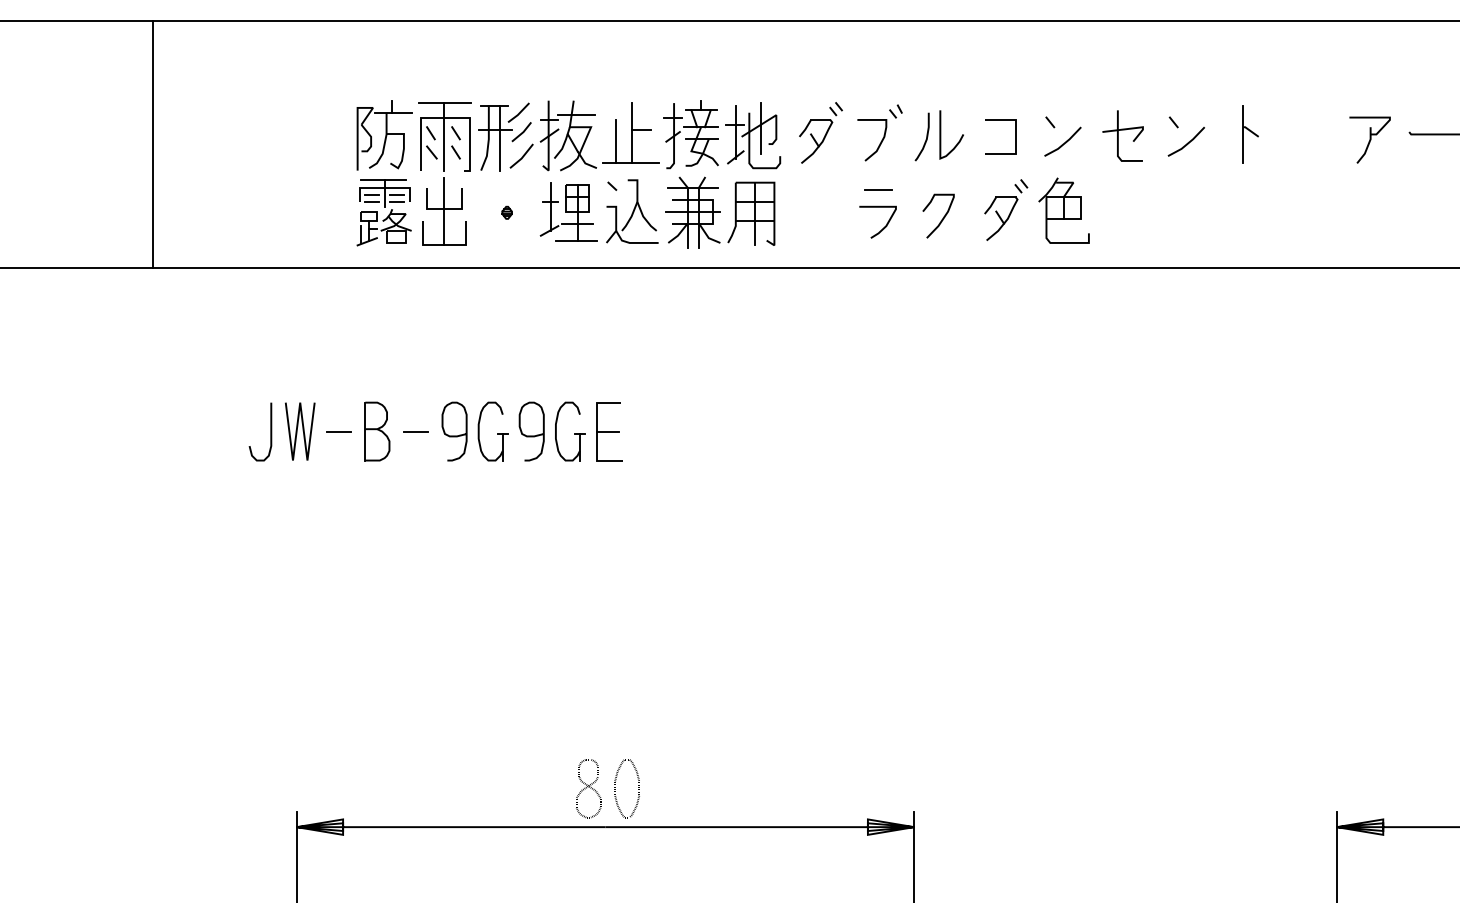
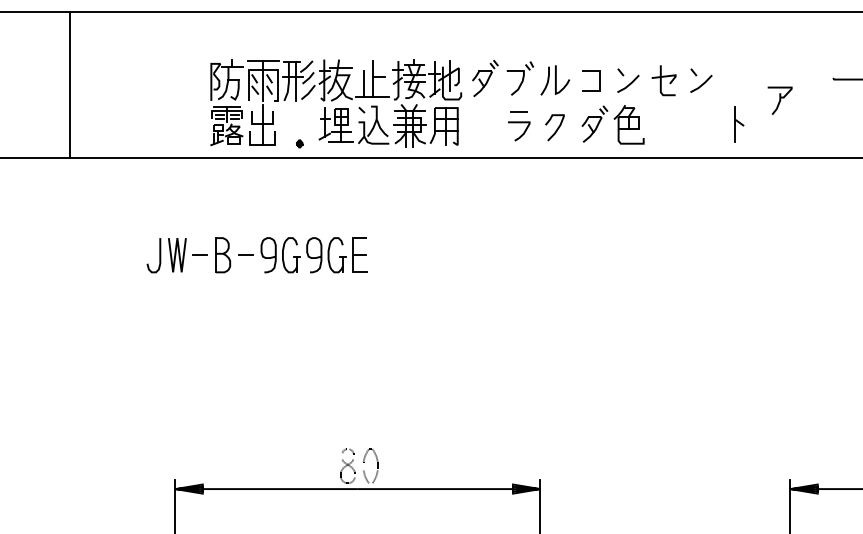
part: (1250, 134) -> (739, 124), moved
part: (1369, 139) -> (779, 100), moved
line: (153, 144) -> (70, 85), moved
part: (506, 212) -> (299, 143), moved

